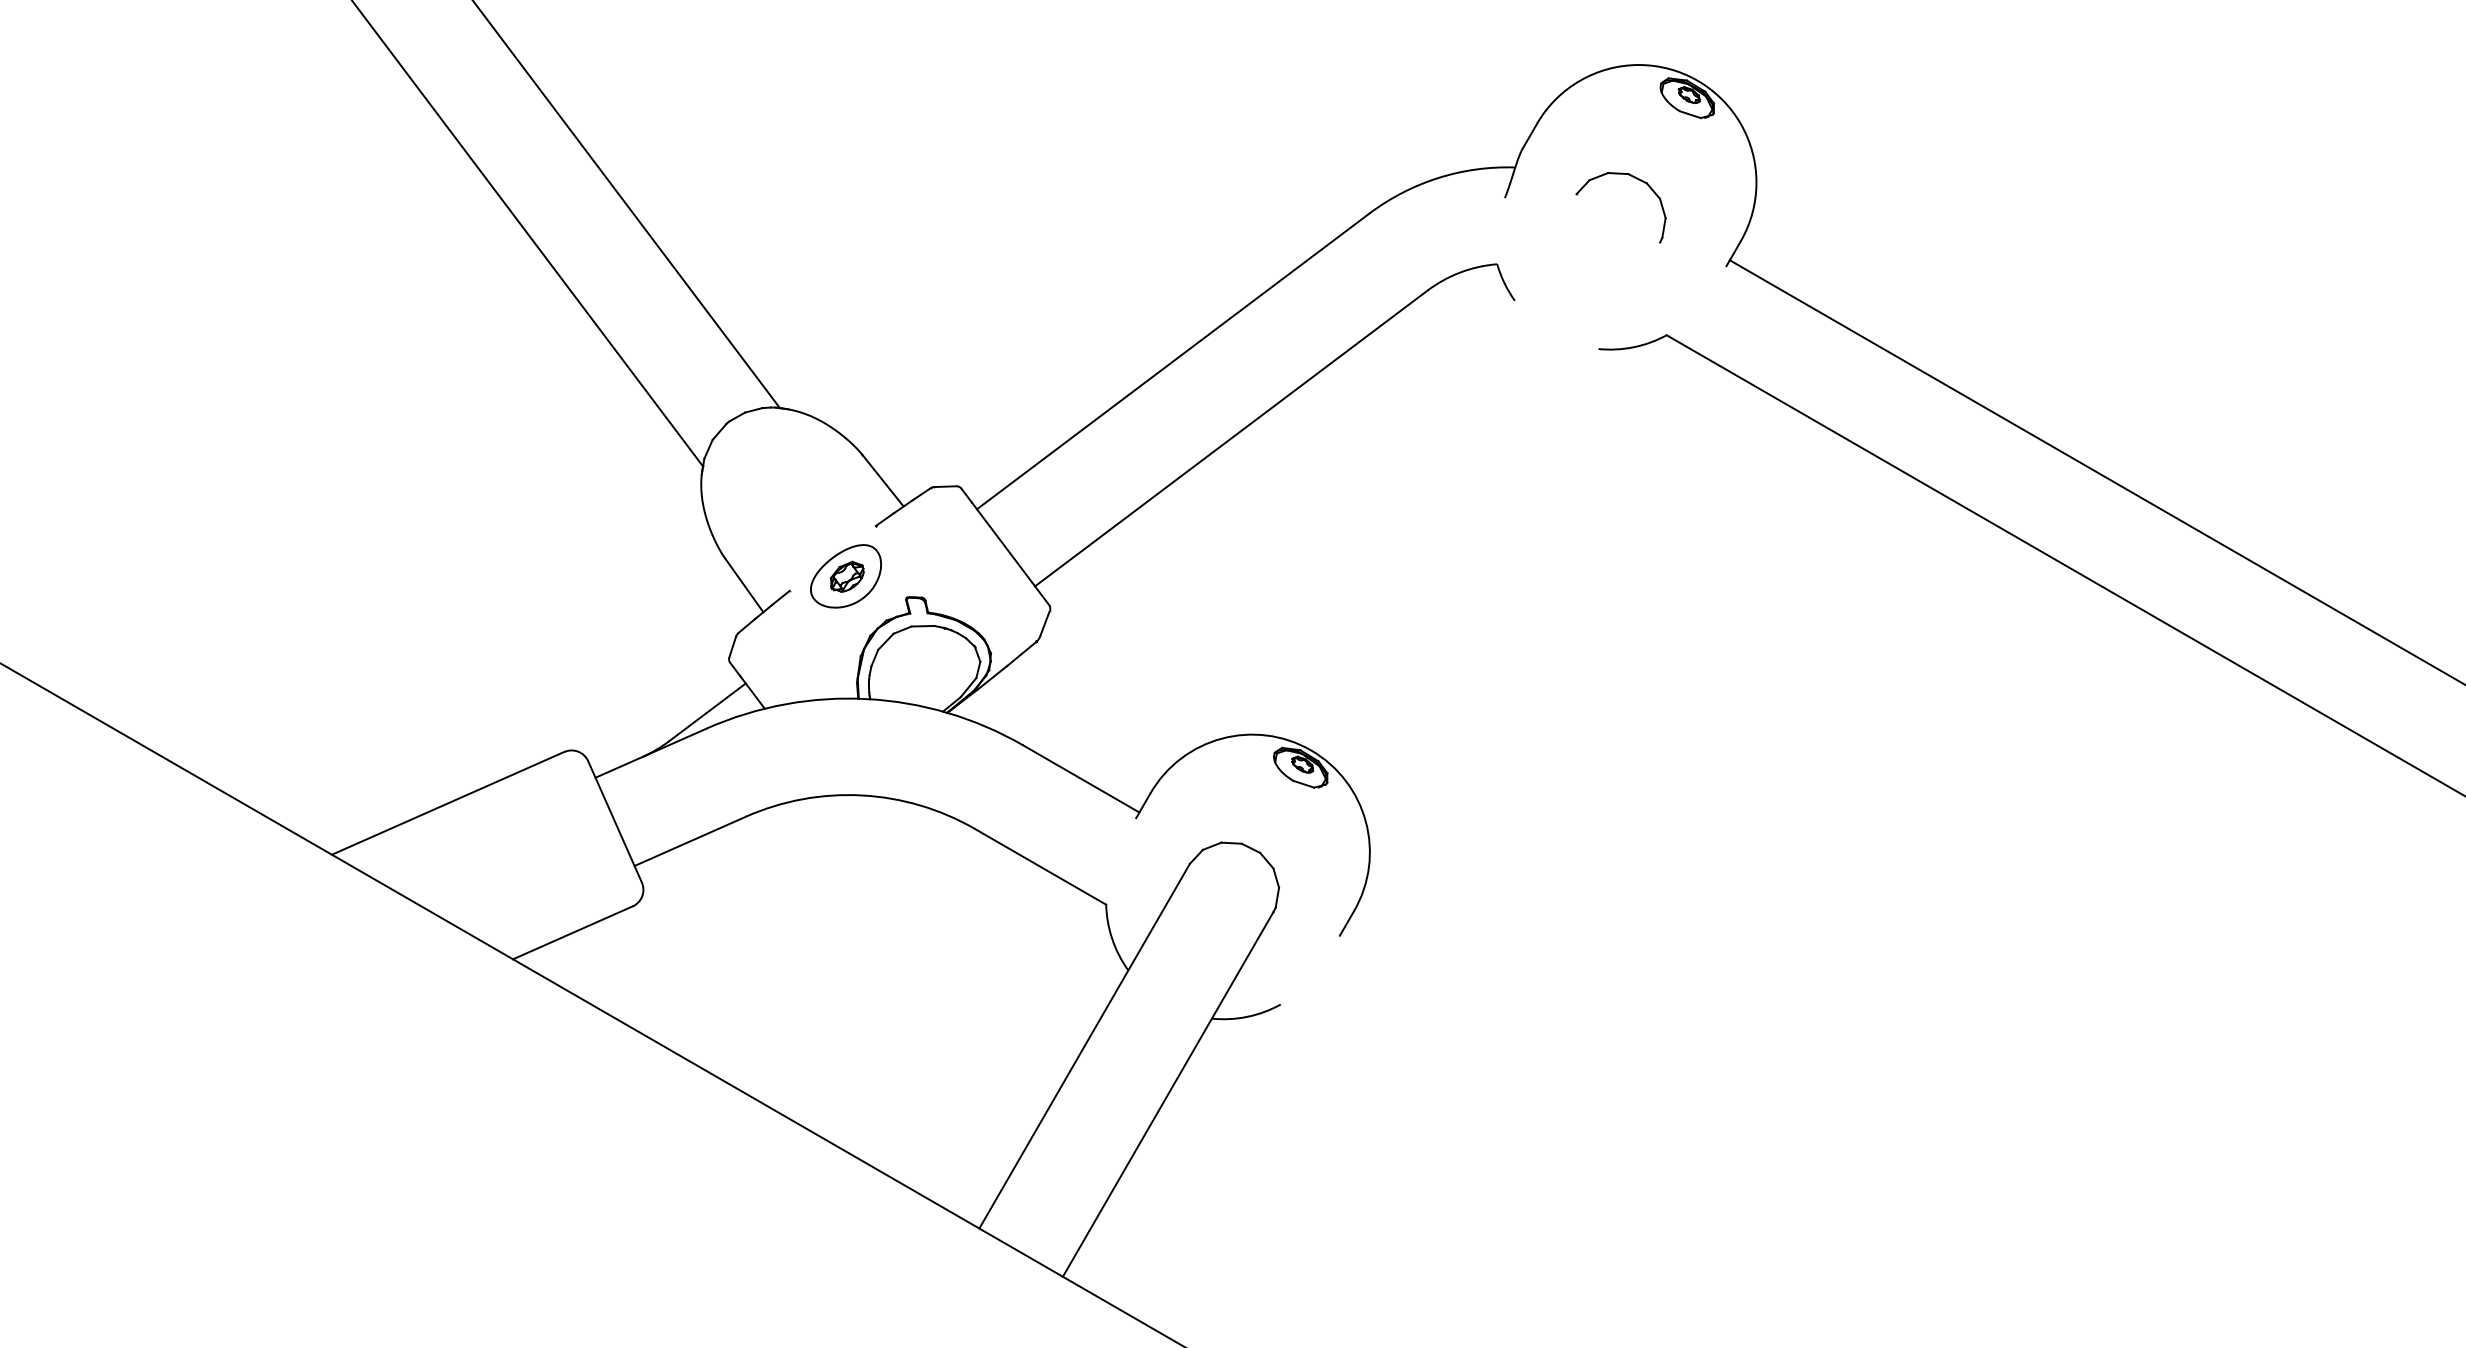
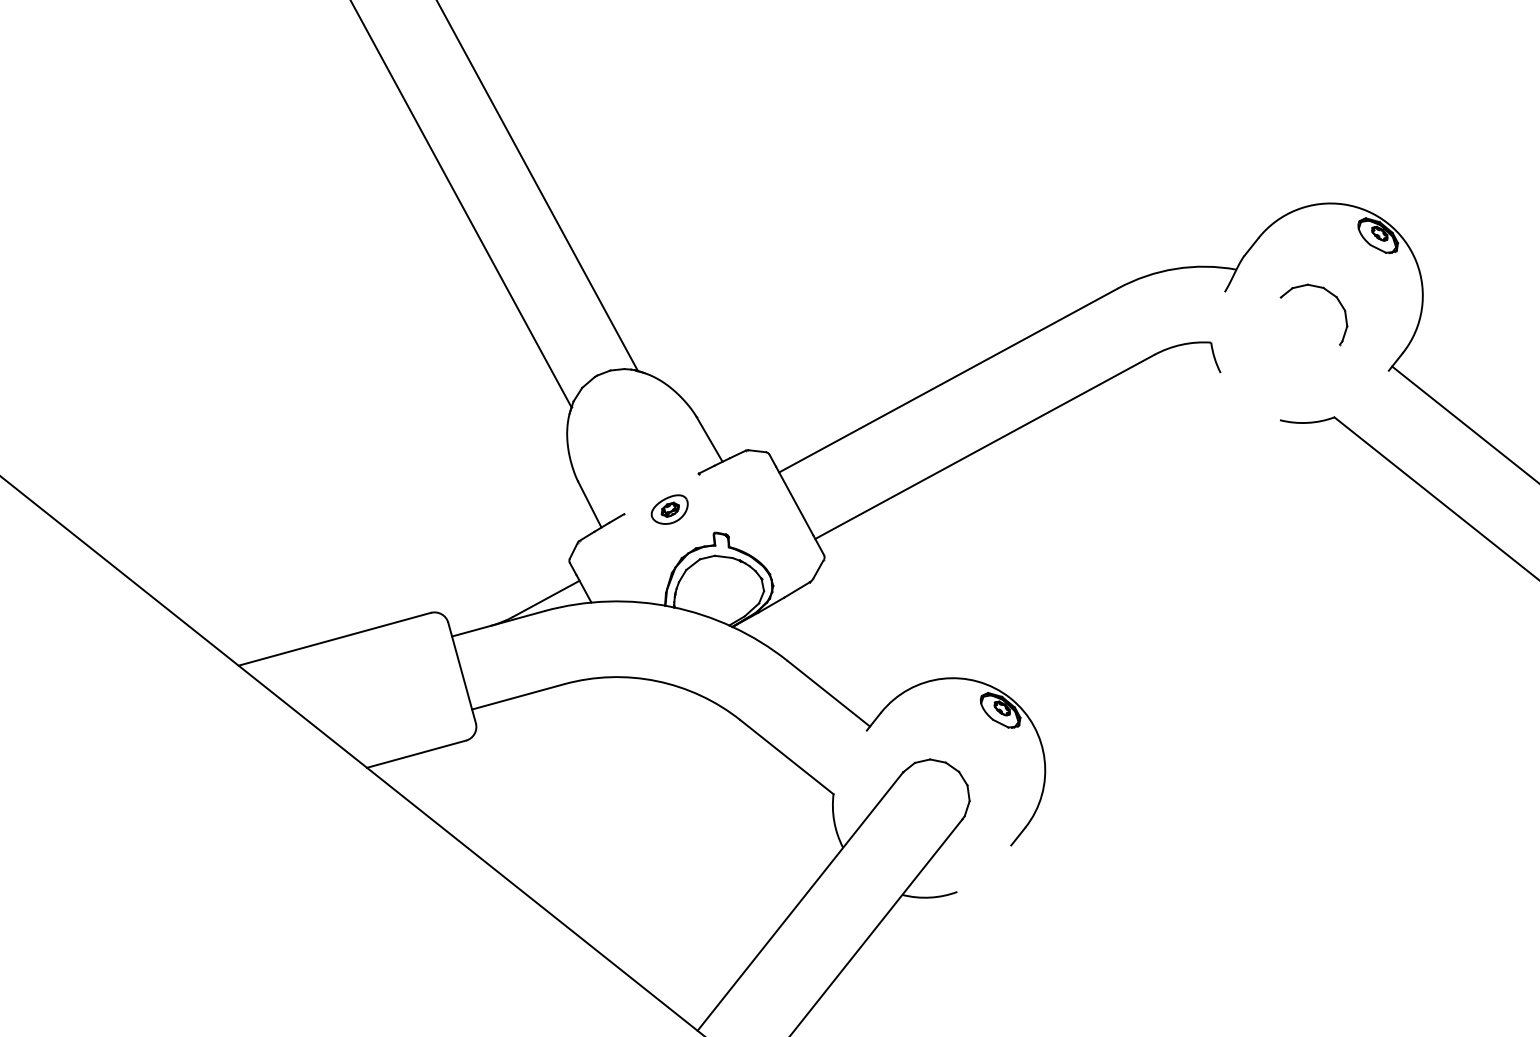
part: (845, 576) -> (669, 509), size x0.62

